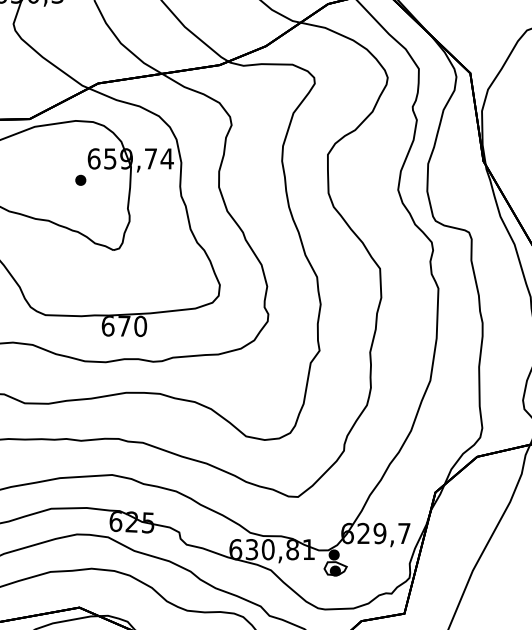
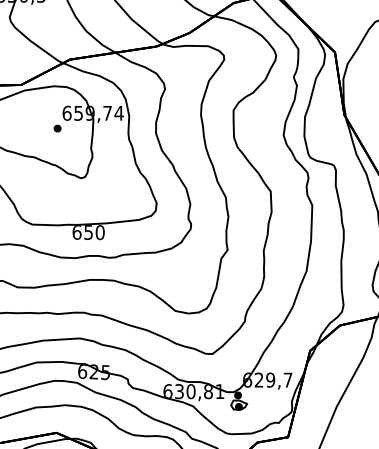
text: (124, 326) -> (88, 232), 670 -> 650

